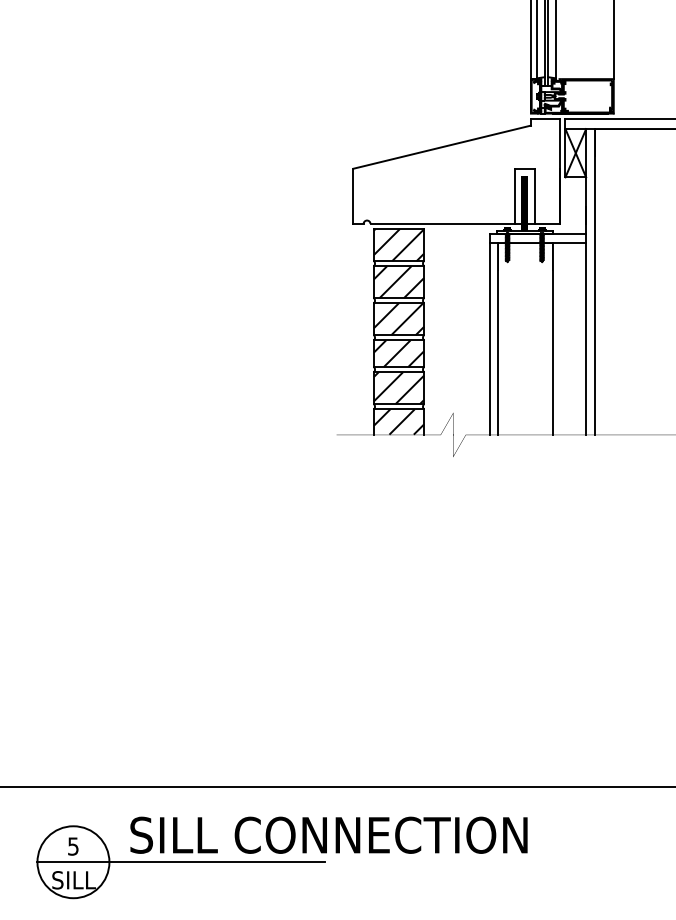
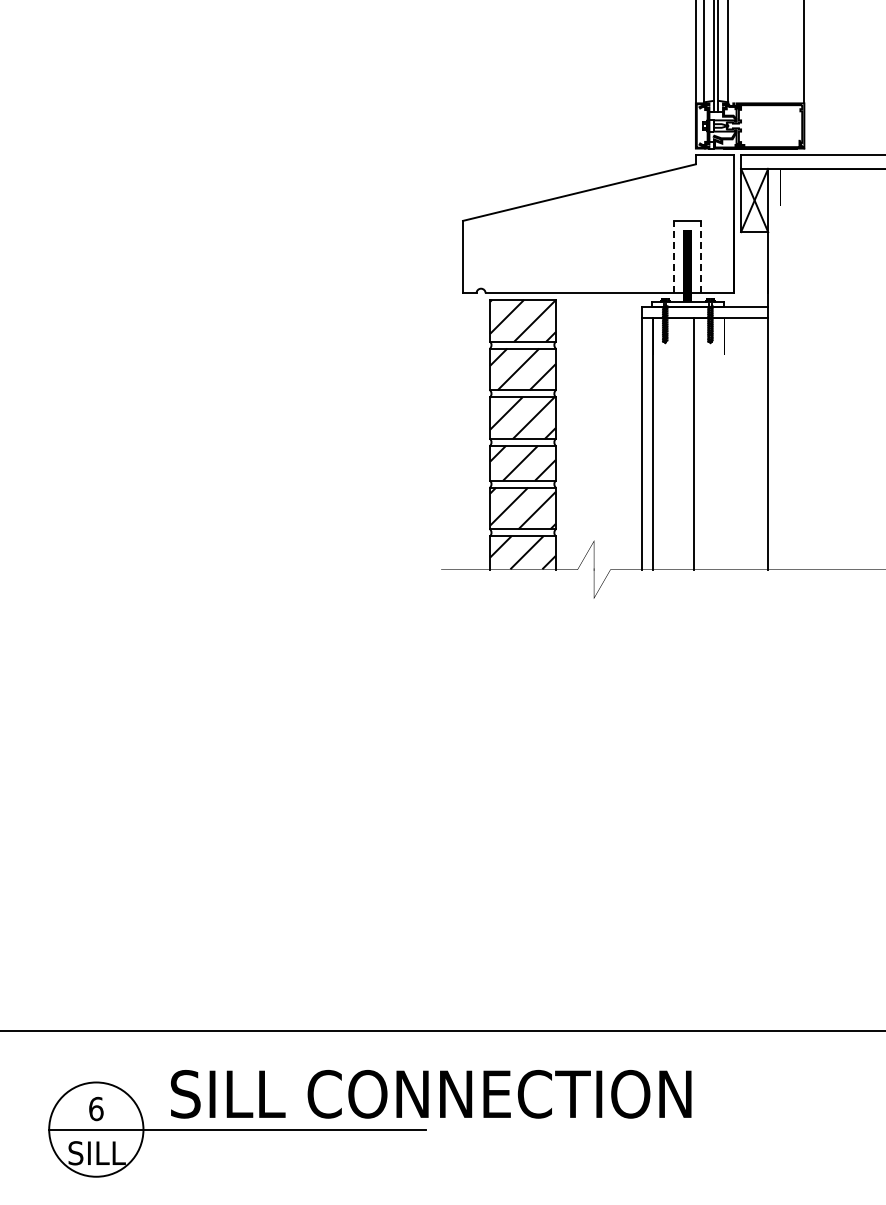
line: (514, 195) -> (674, 256), solid -> dashed
line: (535, 195) -> (701, 256), solid -> dashed
line: (594, 281) -> (779, 368), removed
line: (553, 338) -> (694, 443), moved
text: (73, 846) -> (96, 1108), 5 -> 6

